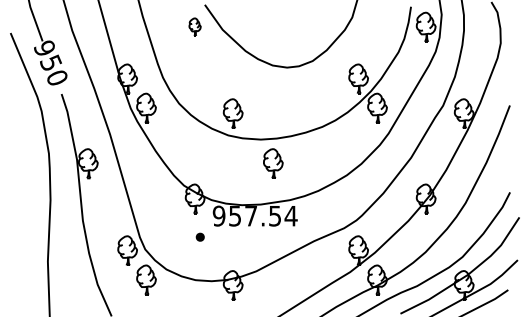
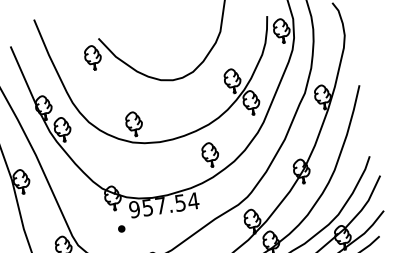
part: (194, 26) -> (92, 57), size x1.67
part: (273, 163) -> (210, 154), moved

